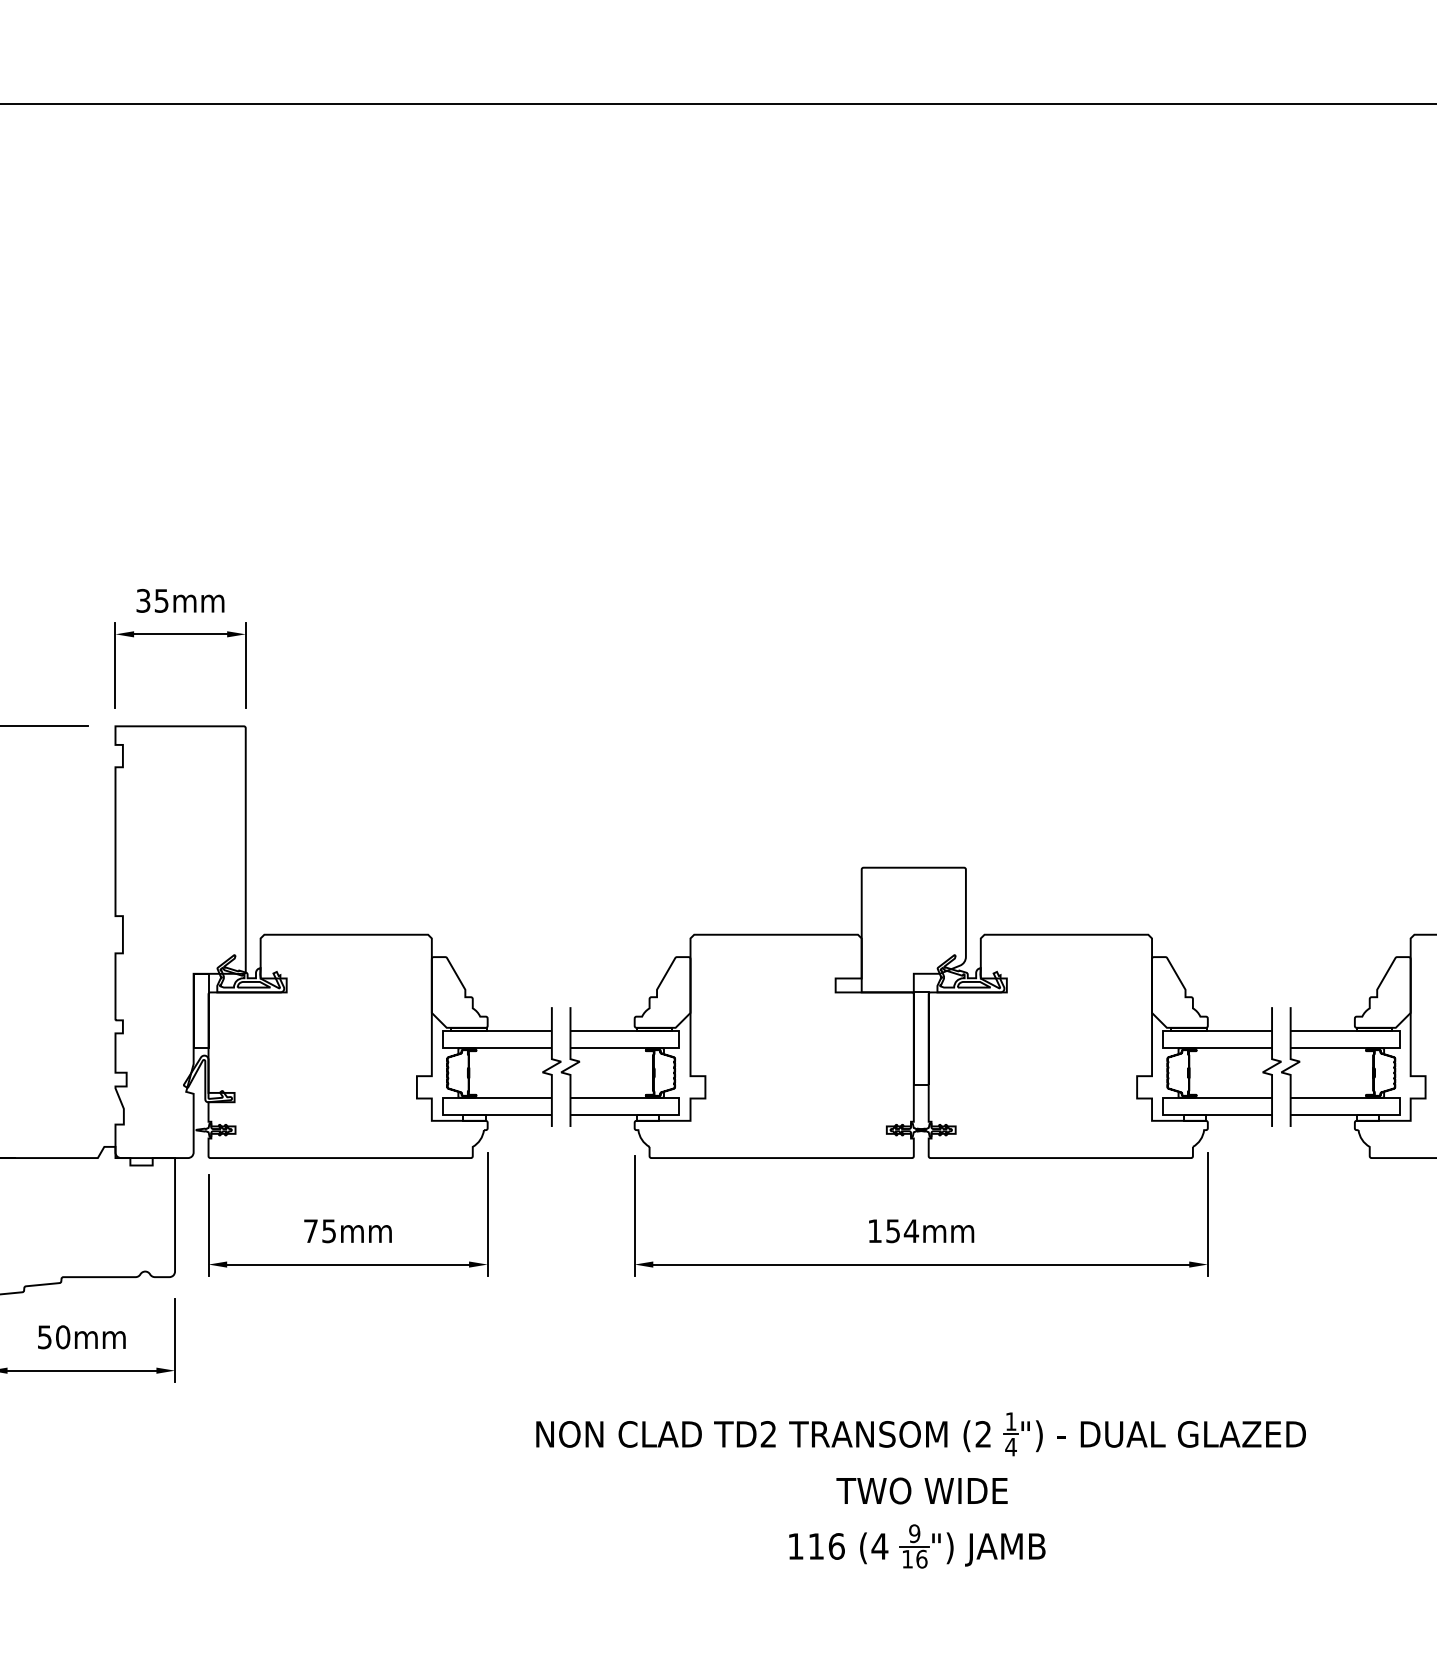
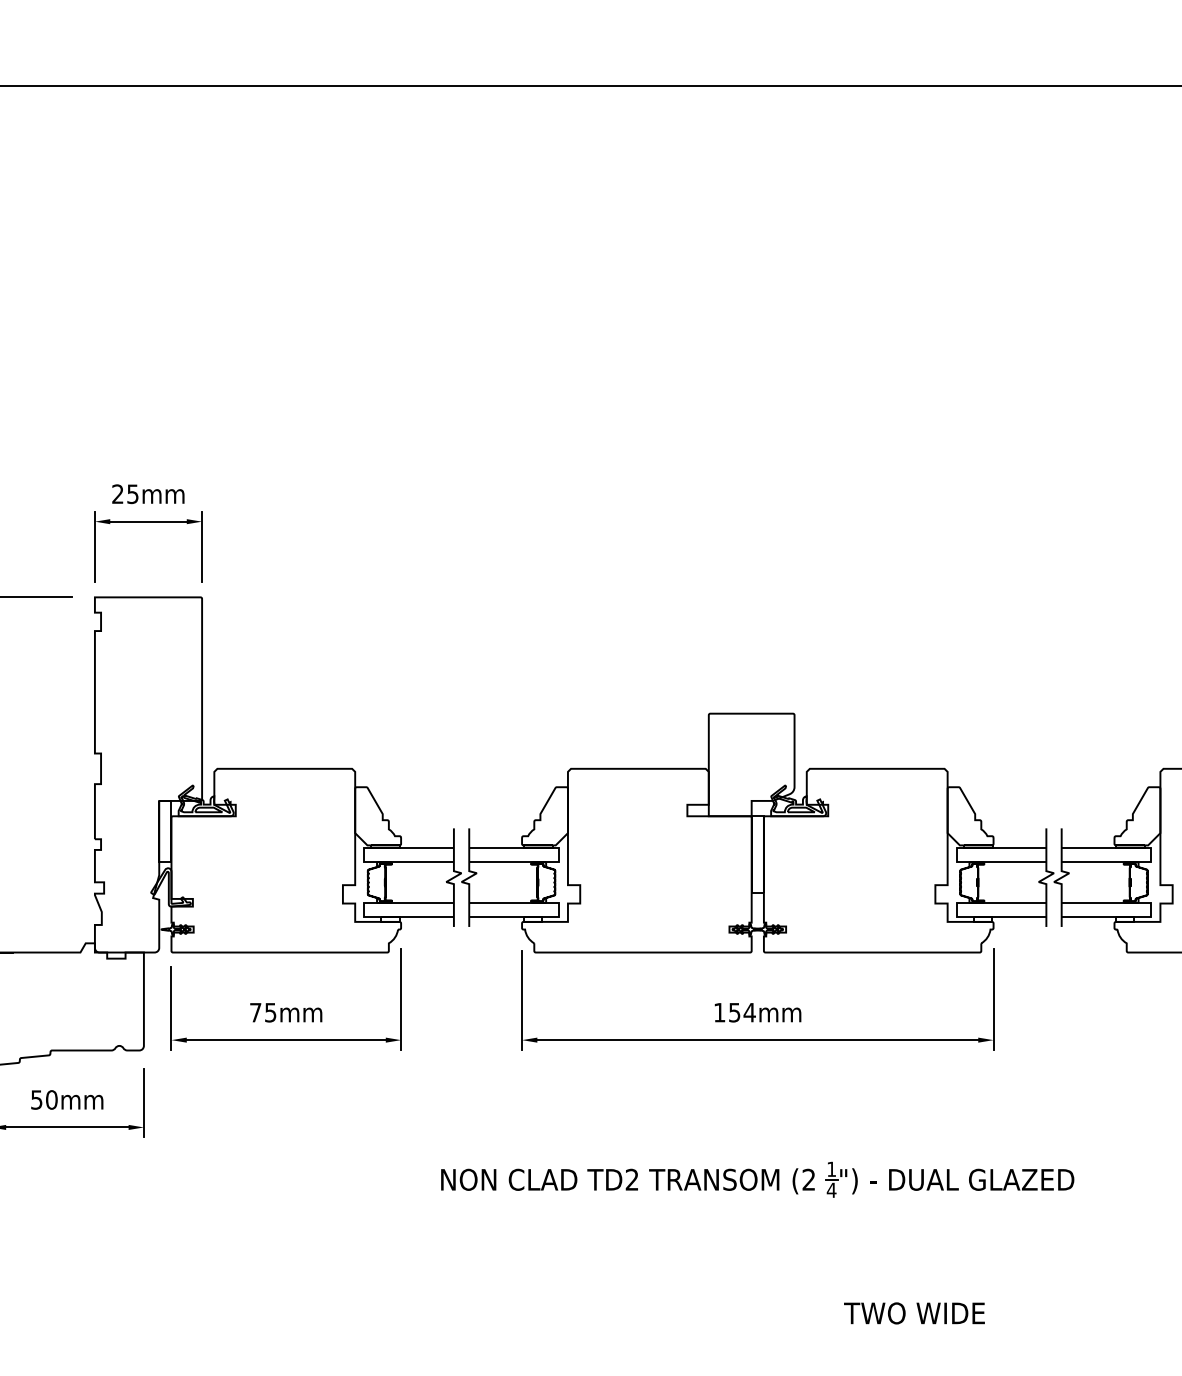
text: (142, 601) -> (117, 494), 35mm -> 25mm
text: (922, 1491) -> (914, 1313), moved
part: (917, 1545) -> (754, 1271), removed

